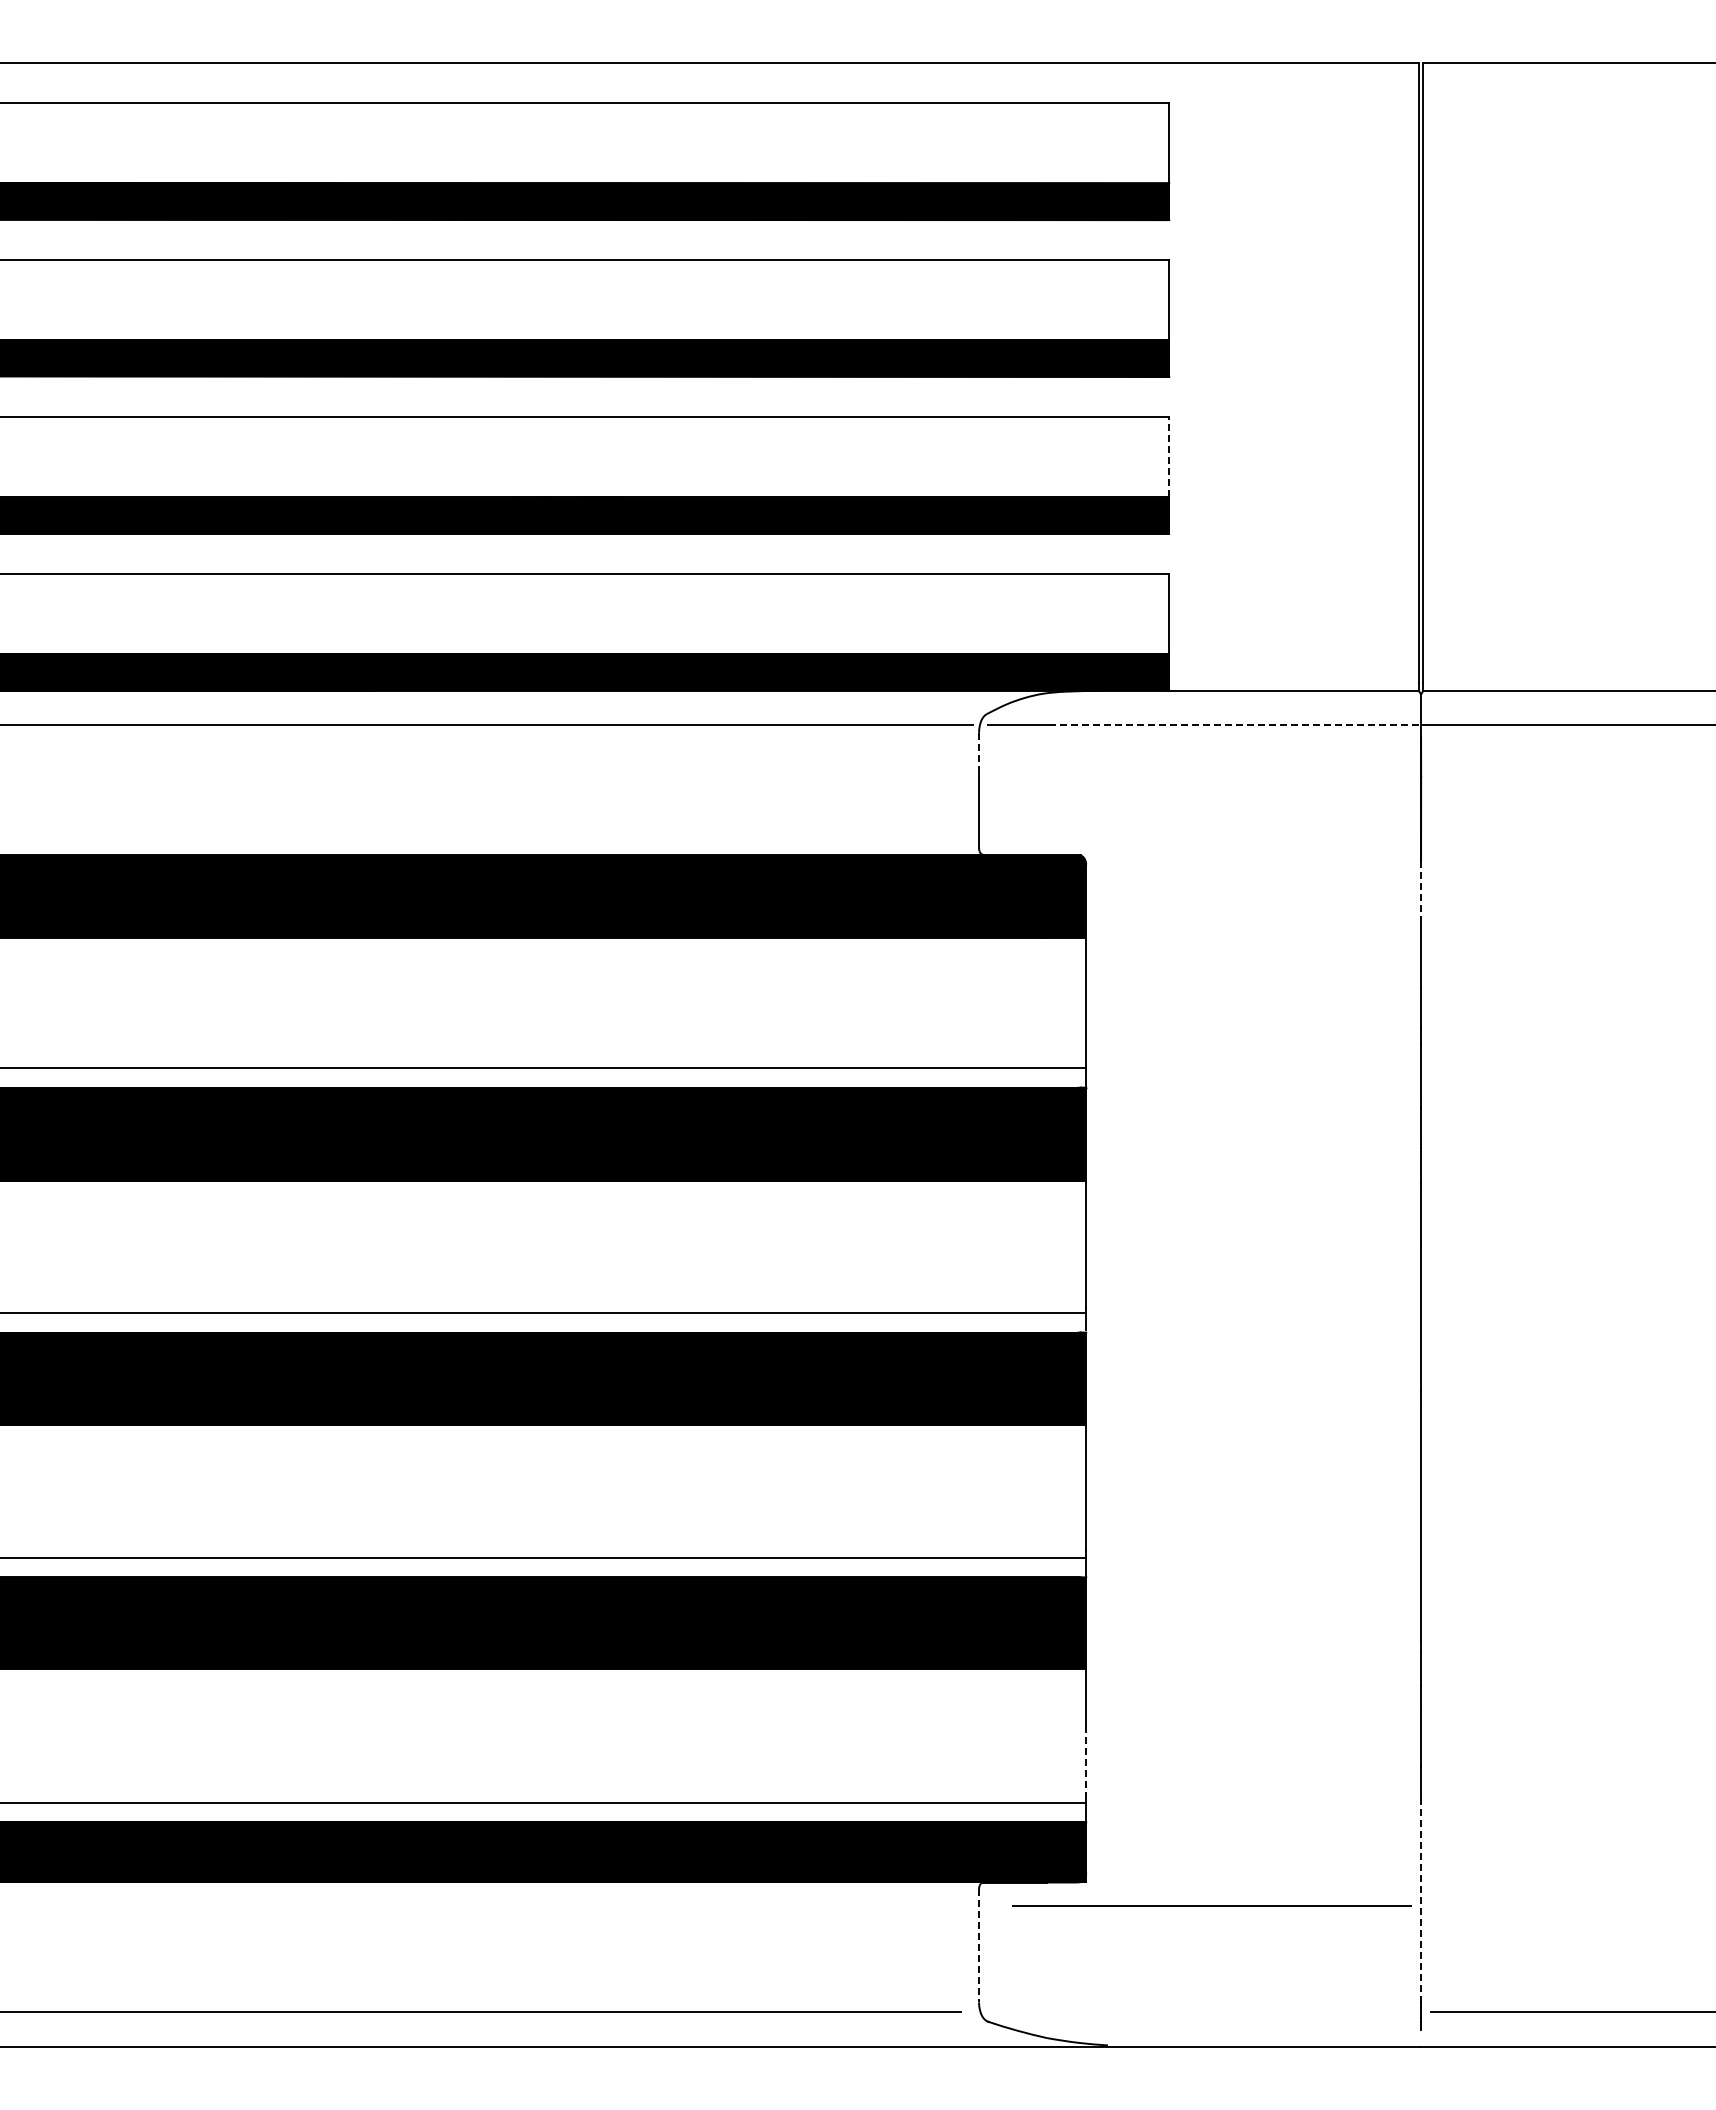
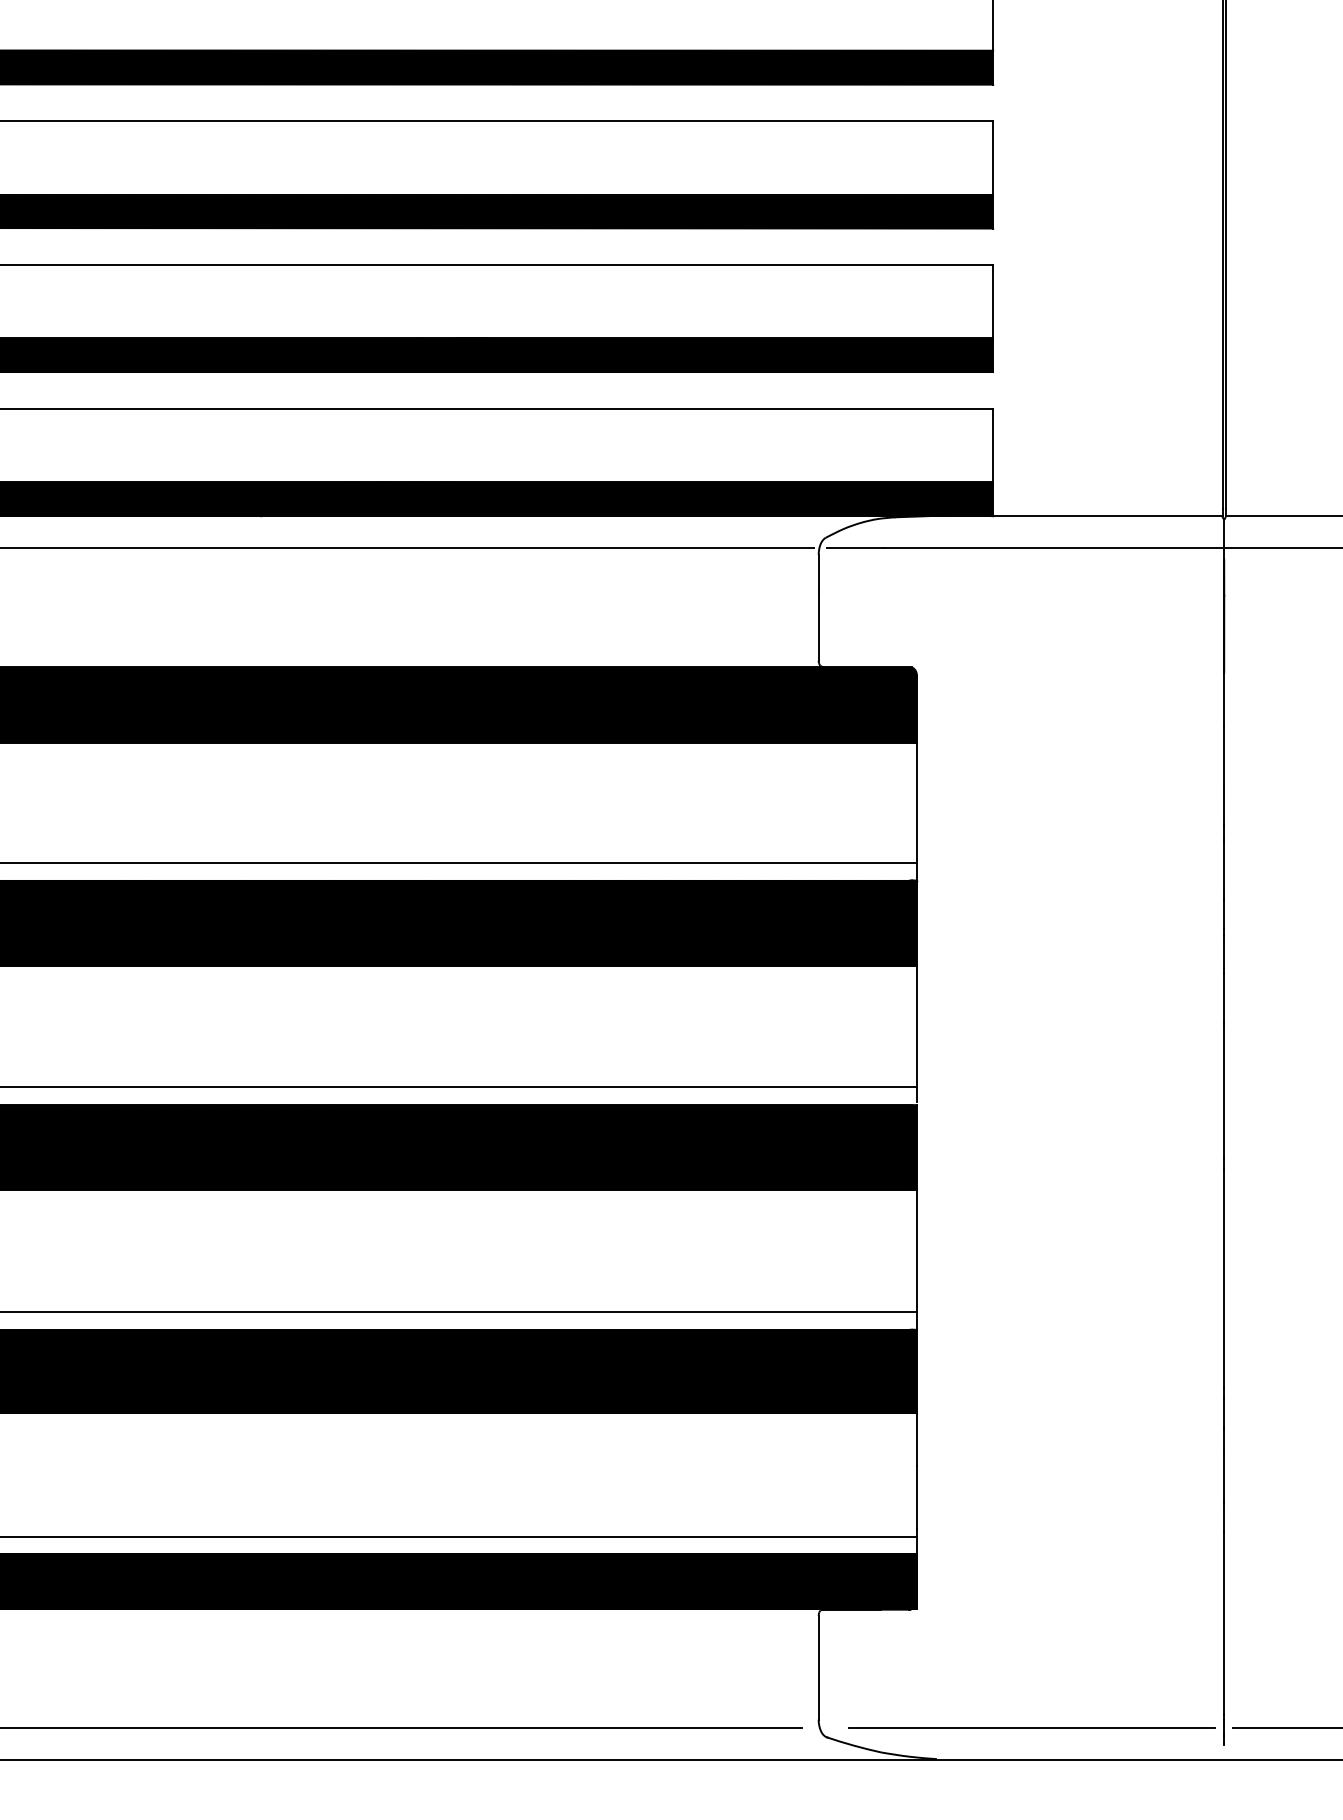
line: (1169, 456) -> (993, 301), dashed -> solid
line: (1234, 724) -> (1053, 547), dashed -> solid
line: (979, 753) -> (819, 573), dashed -> solid
line: (1421, 890) -> (1224, 699), dashed -> solid
line: (1086, 1761) -> (917, 1498), dashed -> solid
line: (1421, 1898) -> (1224, 1624), dashed -> solid
line: (1211, 1905) -> (1031, 1728), moved
line: (979, 1945) -> (819, 1667), dashed -> solid

